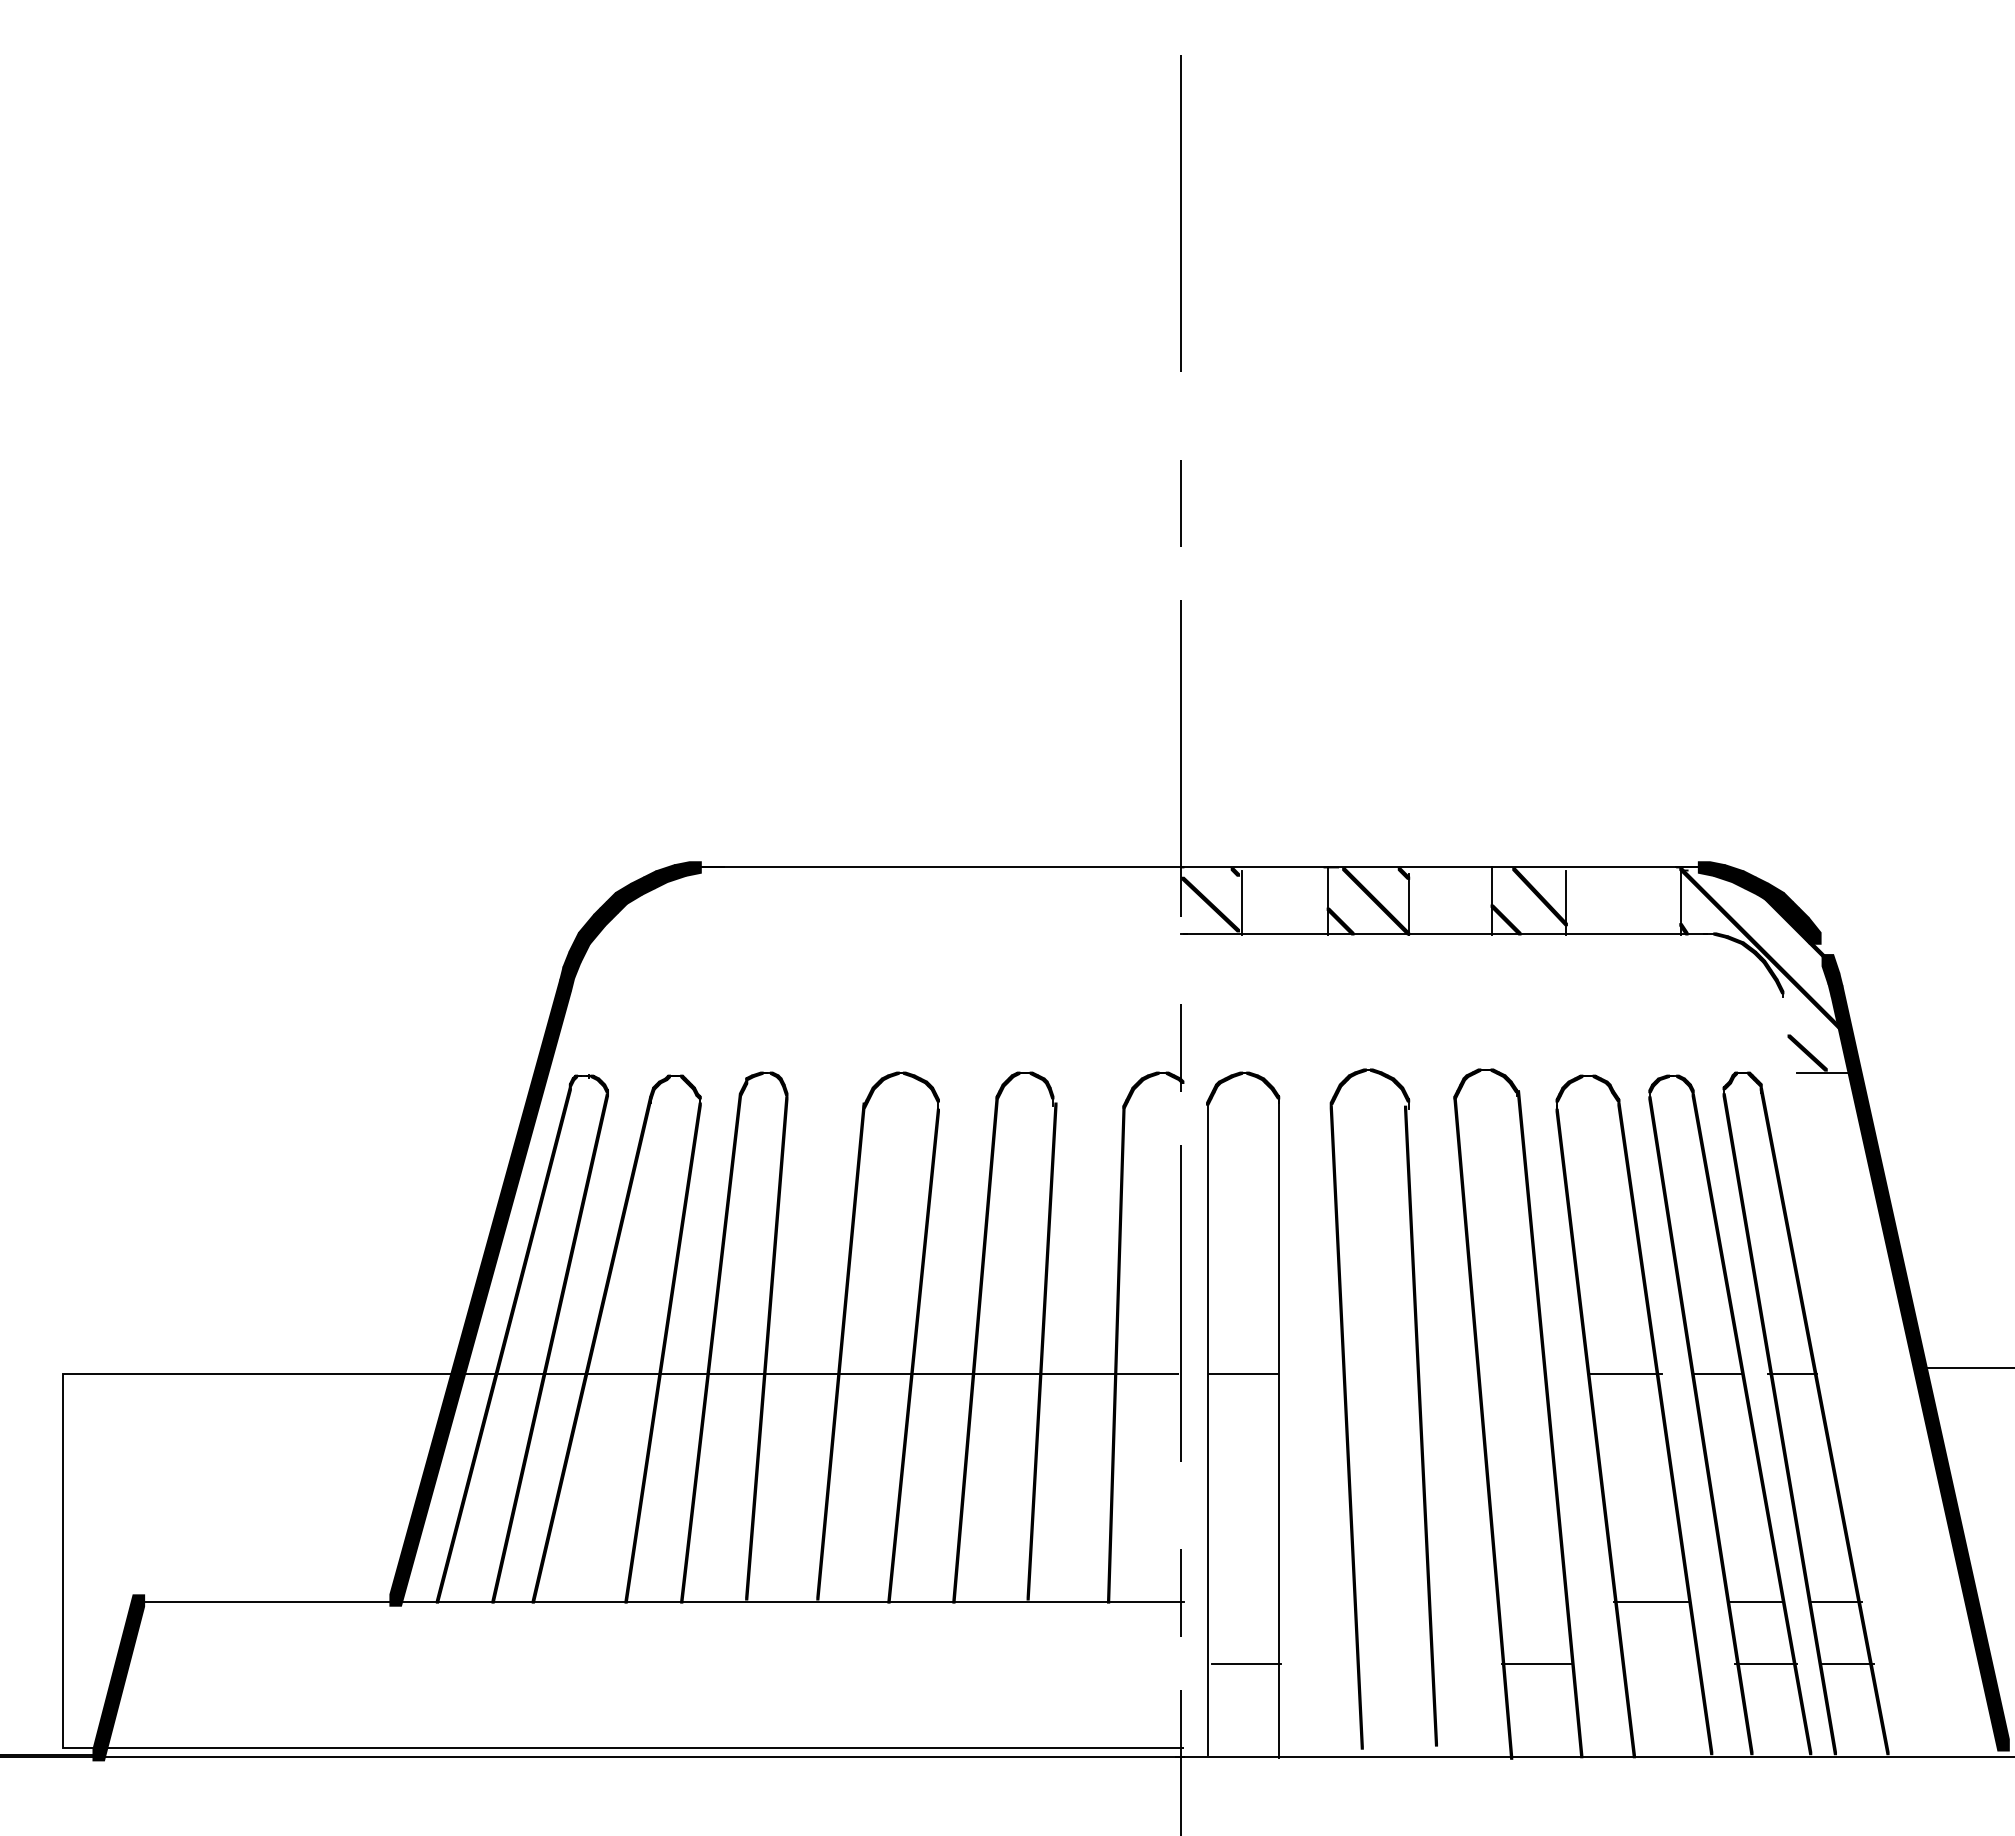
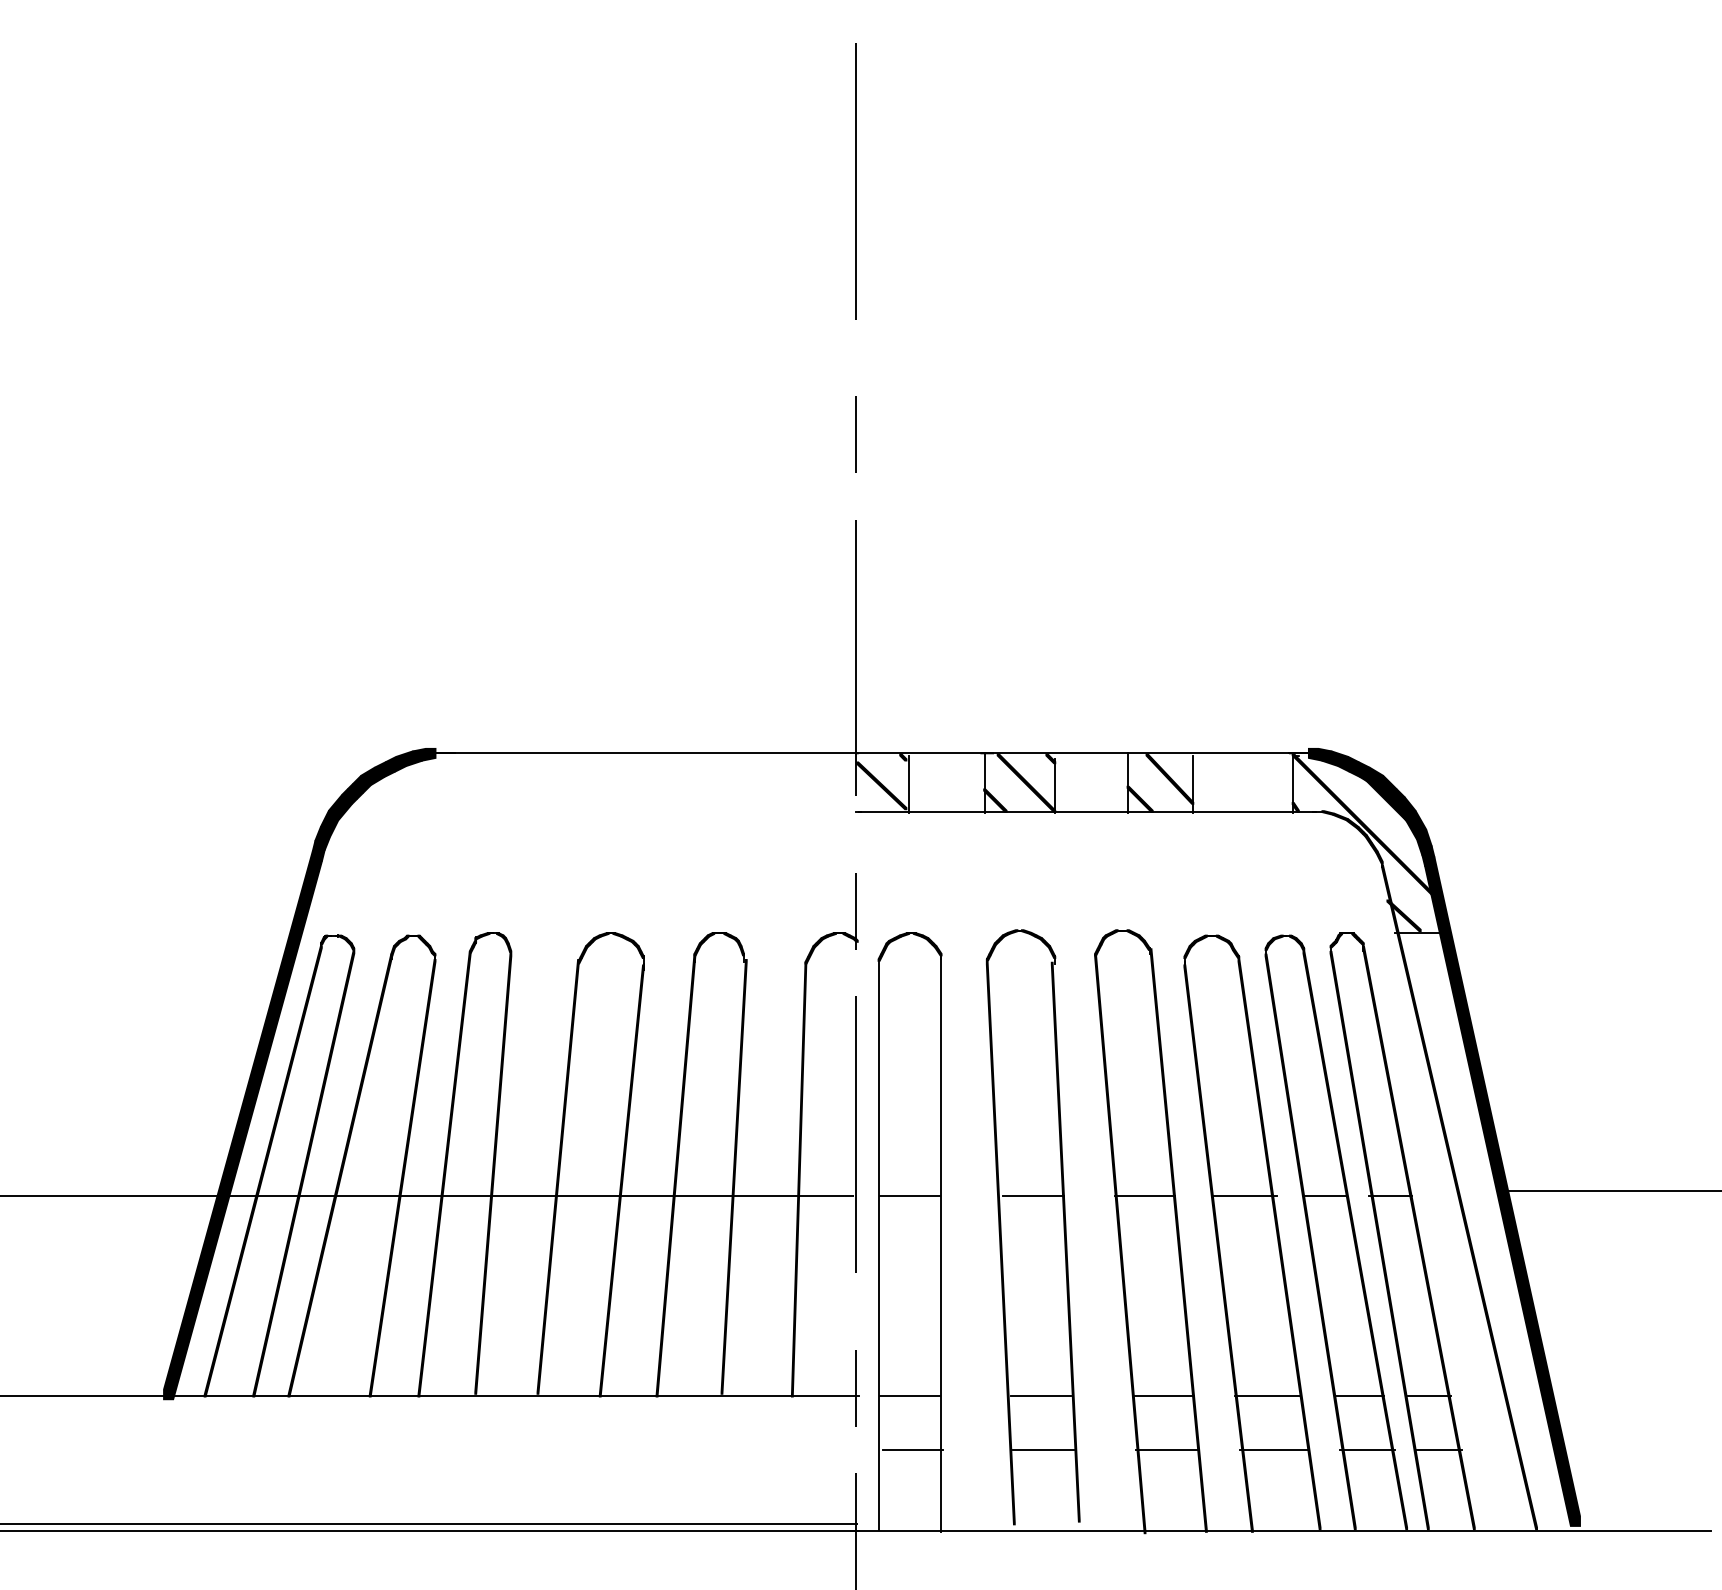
fill: (1821, 949) -> (1416, 825), added
line: (1383, 1373) -> (1032, 1196), added
line: (1510, 1373) -> (1144, 1196), added
fill: (1870, 1374) -> (1459, 1197), added
line: (1242, 1602) -> (909, 1396), added
line: (1392, 1602) -> (1040, 1396), added
line: (1532, 1602) -> (1163, 1396), added
line: (1395, 1663) -> (1043, 1449), added
line: (1658, 1663) -> (1273, 1449), added

